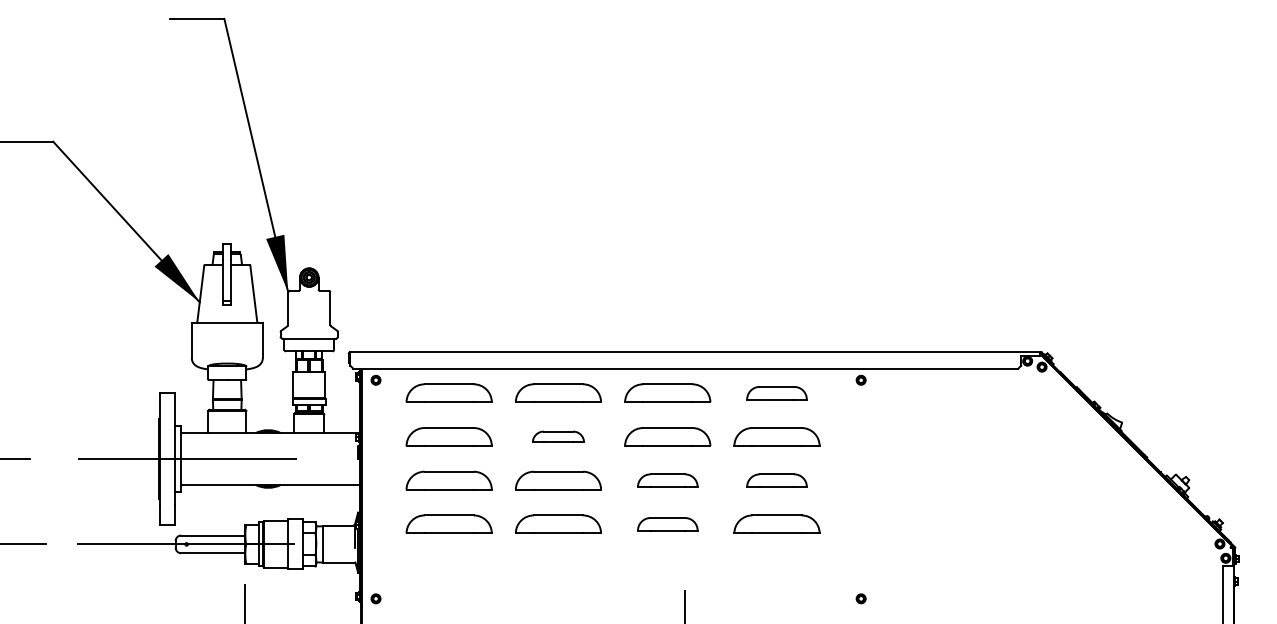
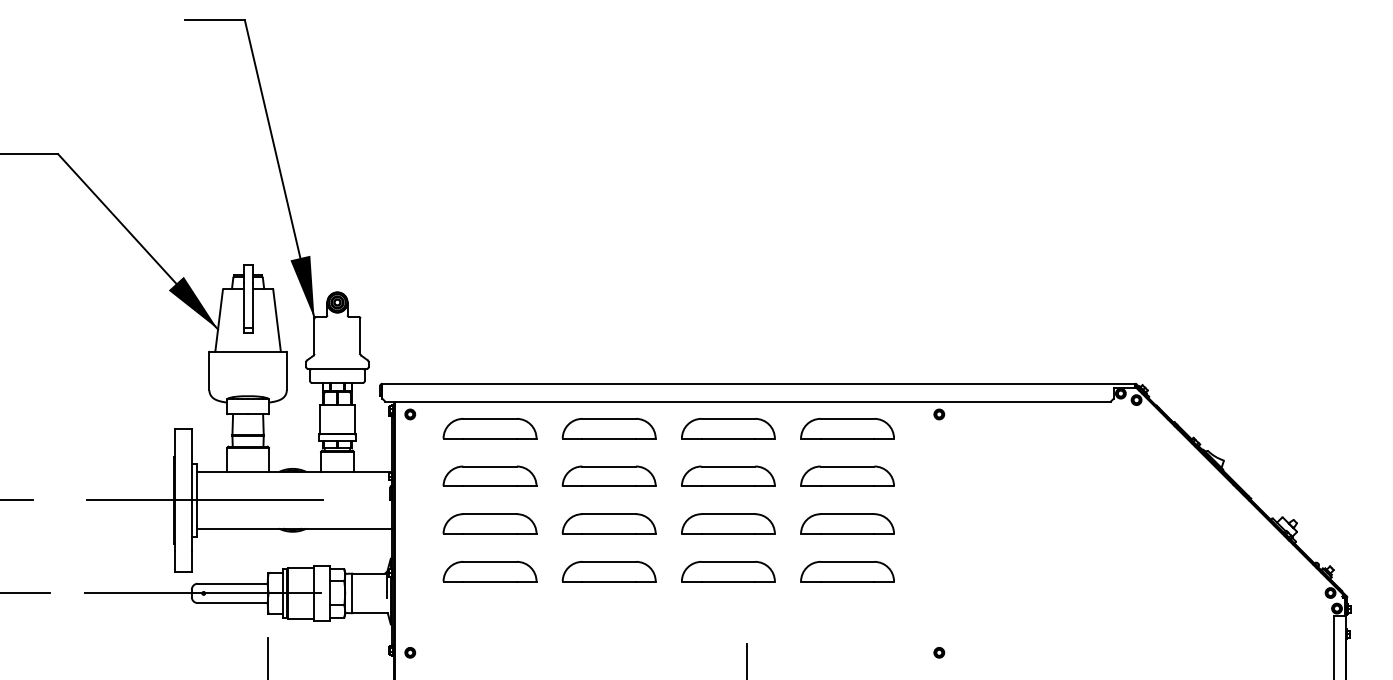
part: (776, 392) -> (846, 427), size x1.43
part: (558, 436) -> (609, 475), size x1.67
part: (667, 480) -> (728, 523), size x1.43
part: (776, 480) -> (846, 523), size x1.43
part: (667, 523) -> (728, 570), size x1.43

